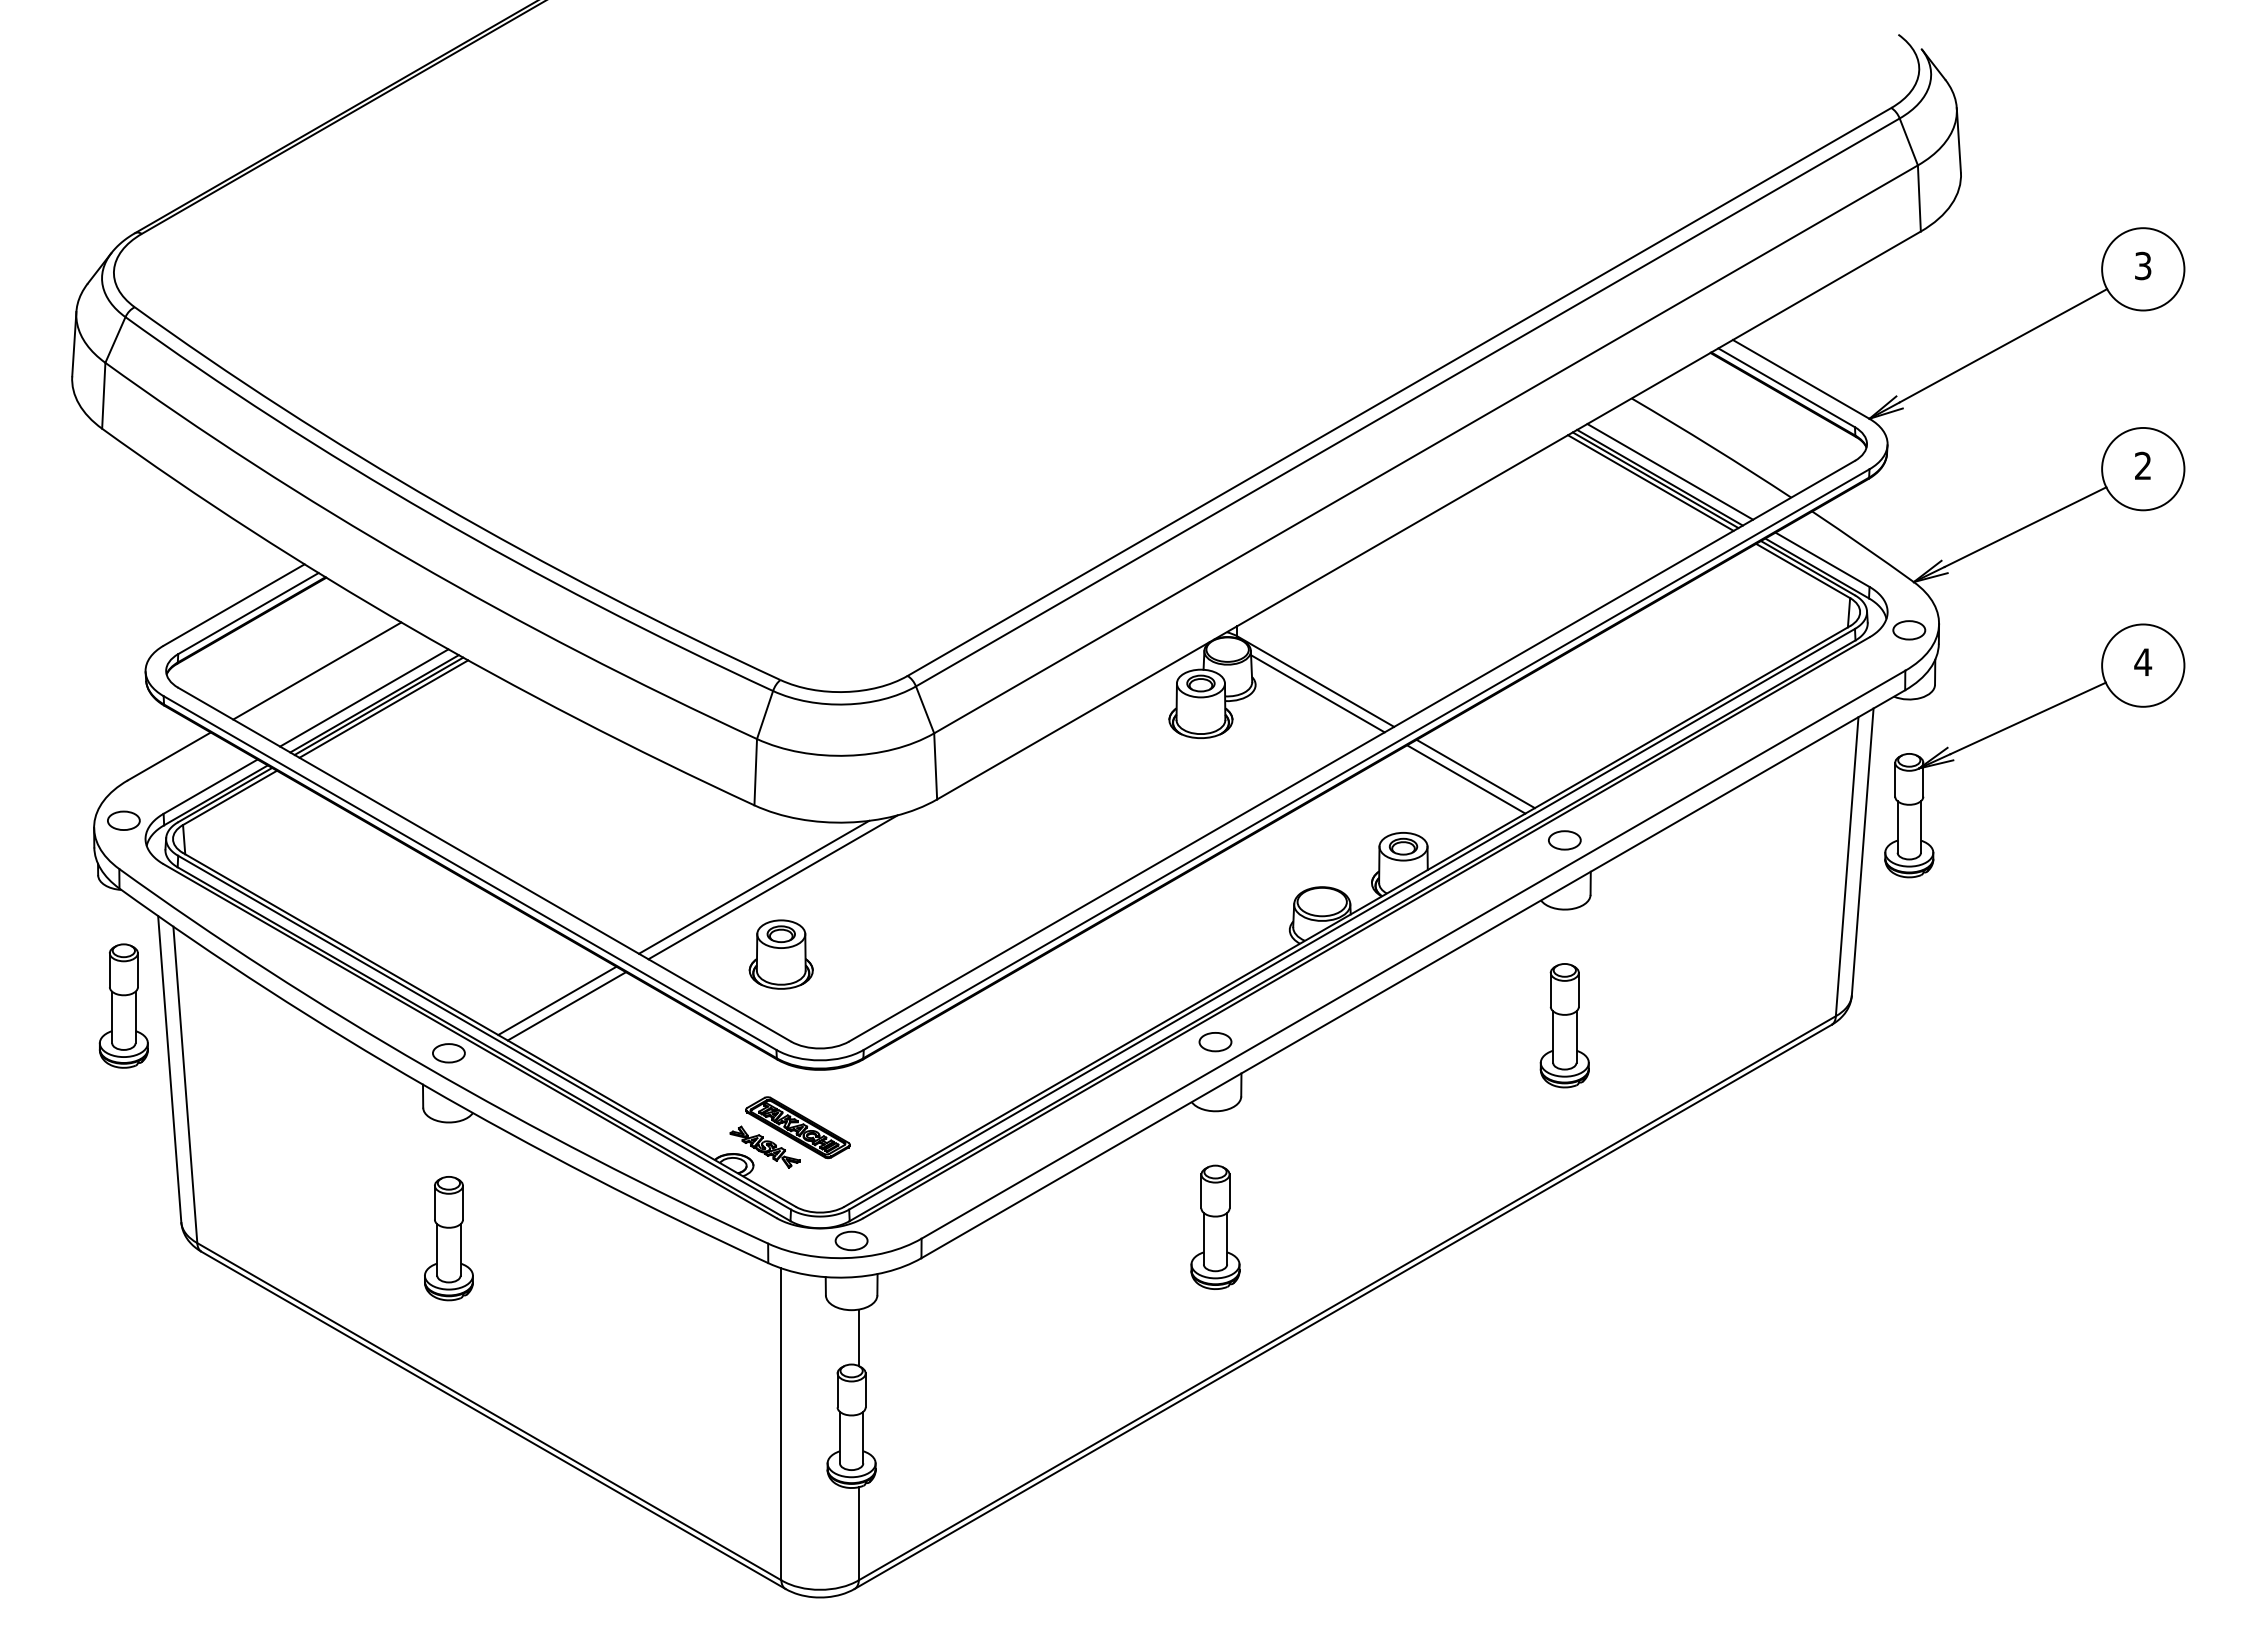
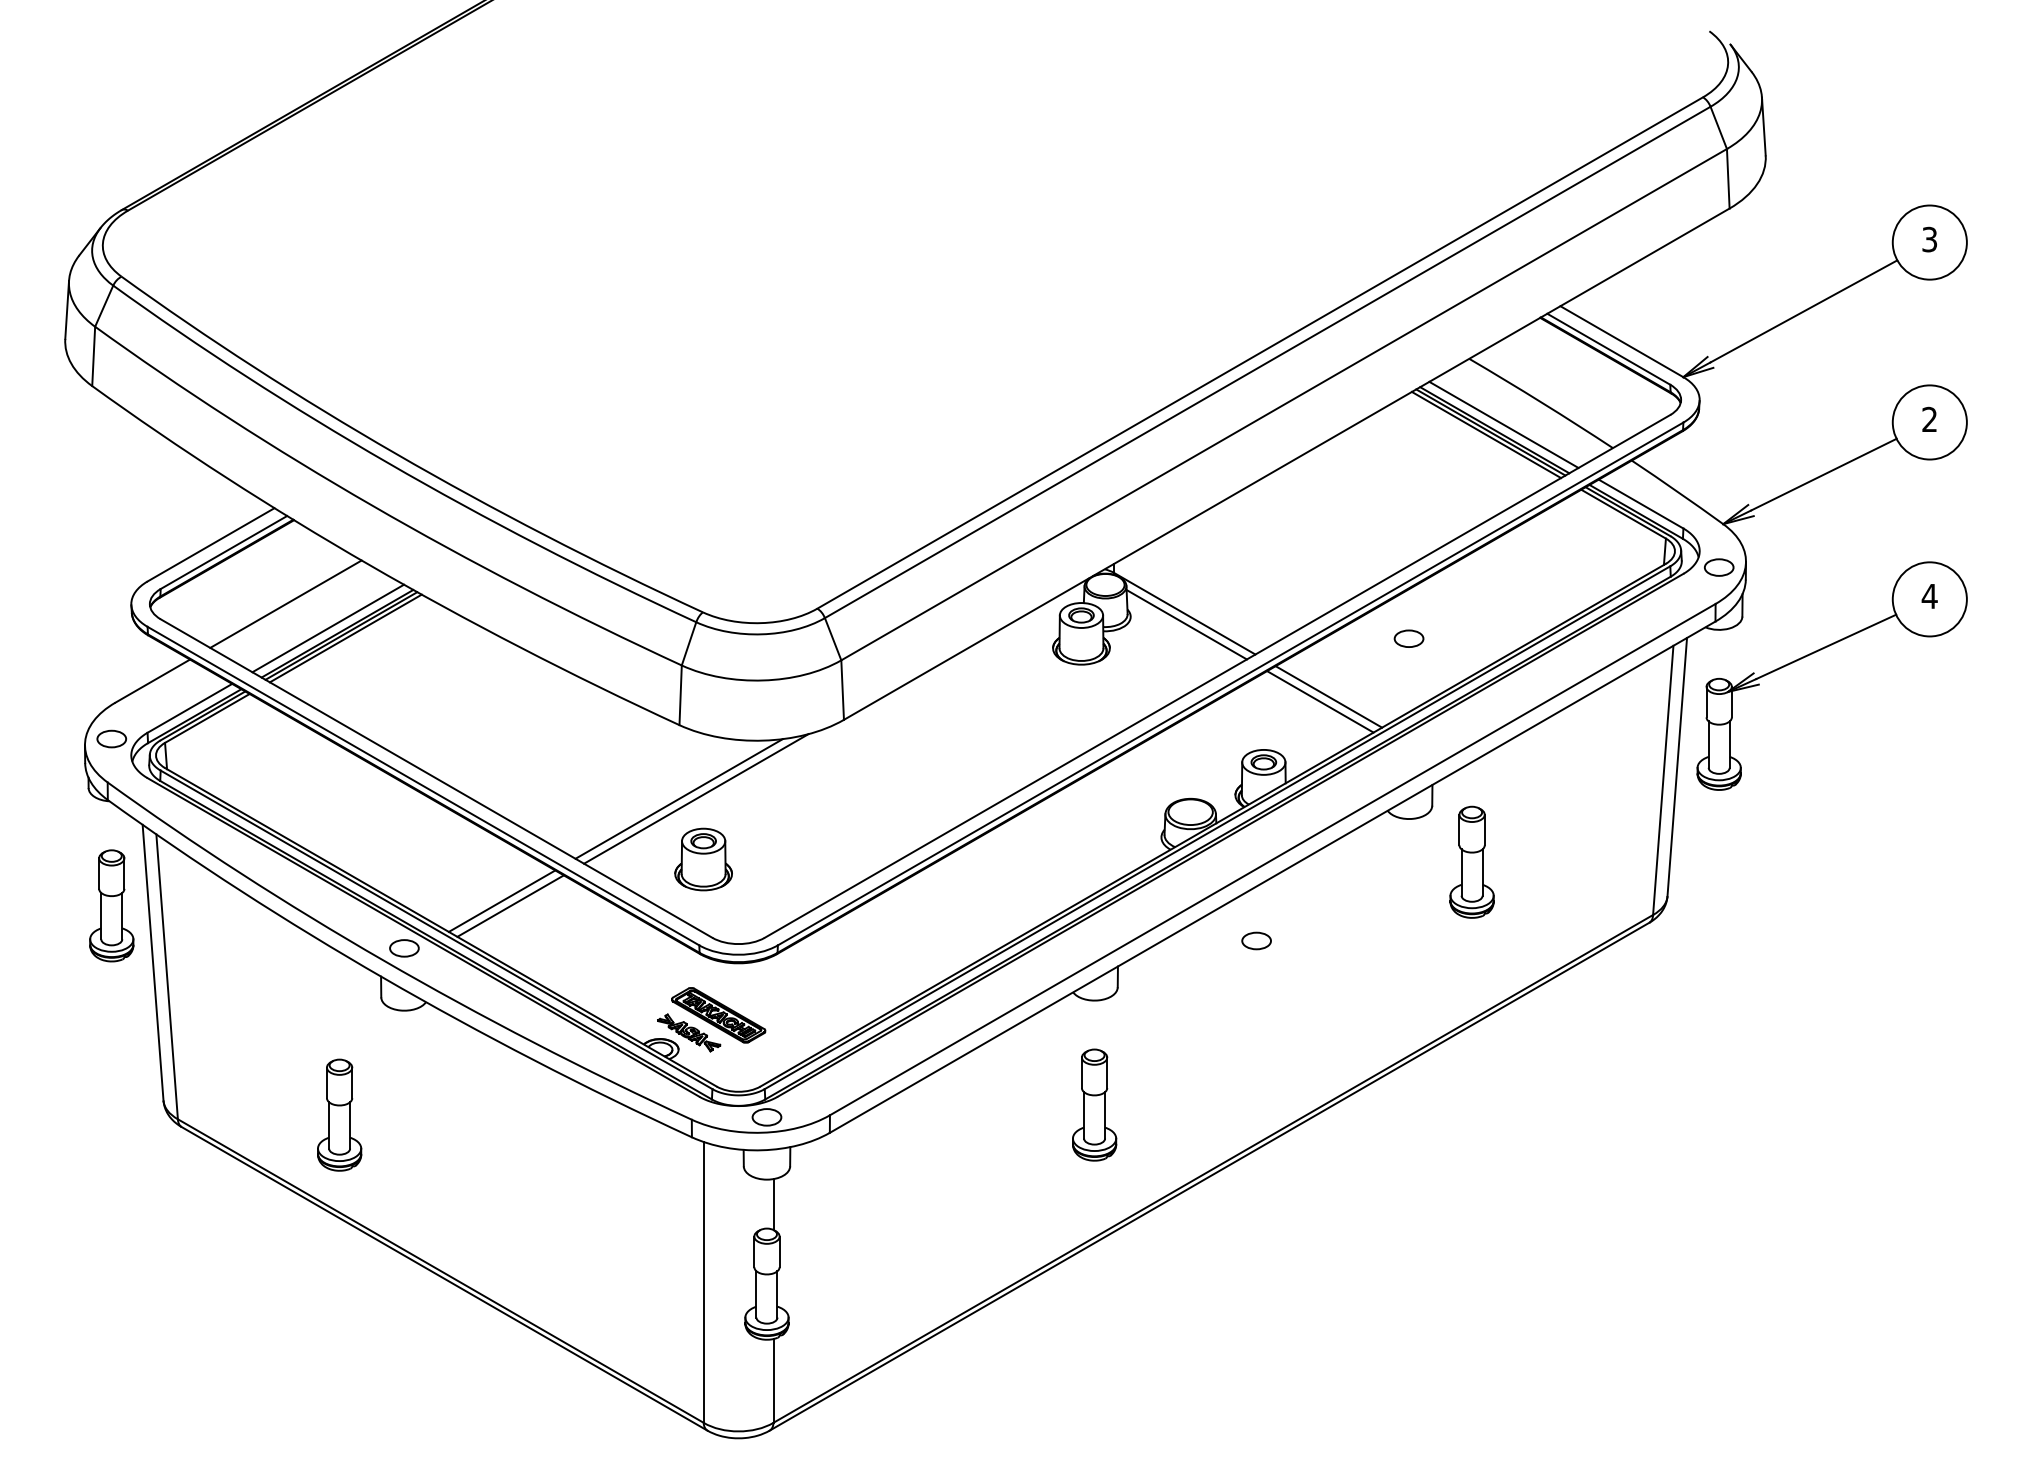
part: (1564, 840) -> (1408, 638), moved
part: (1564, 1025) -> (1471, 862), moved
part: (1215, 1042) -> (1256, 941), moved
part: (448, 1238) -> (339, 1115), moved

